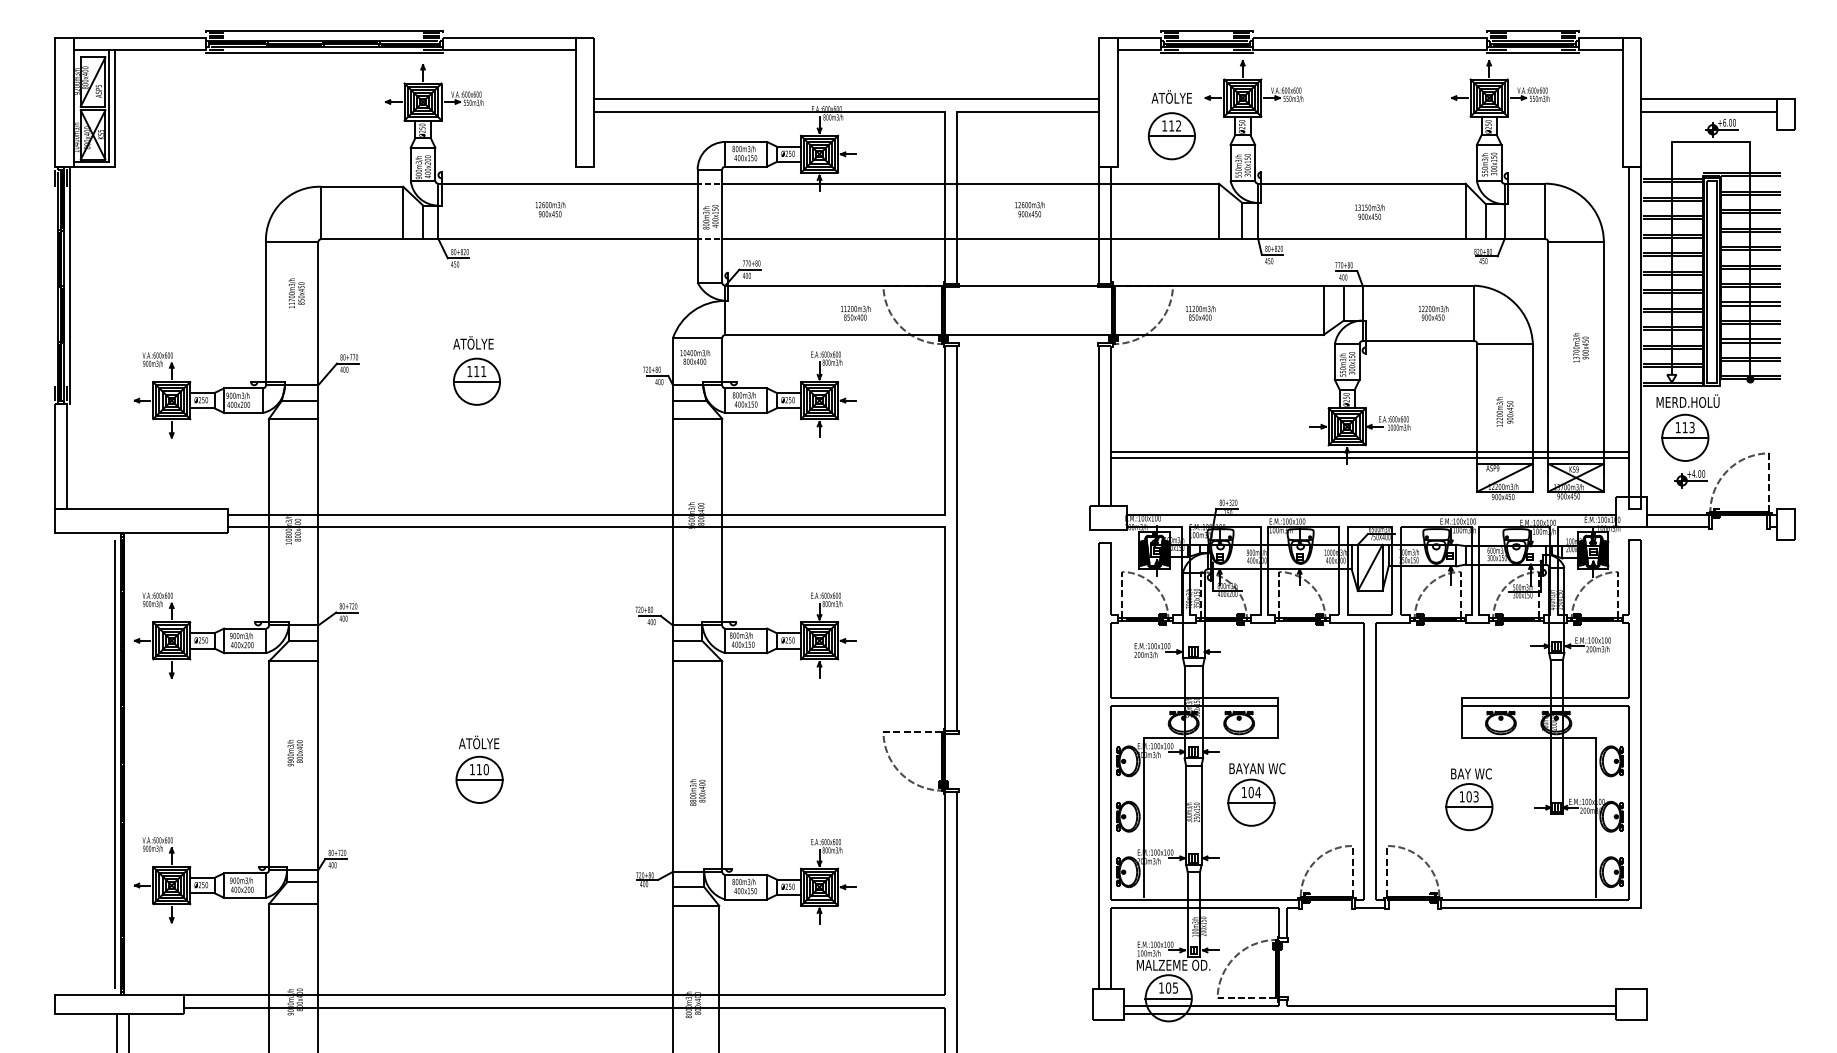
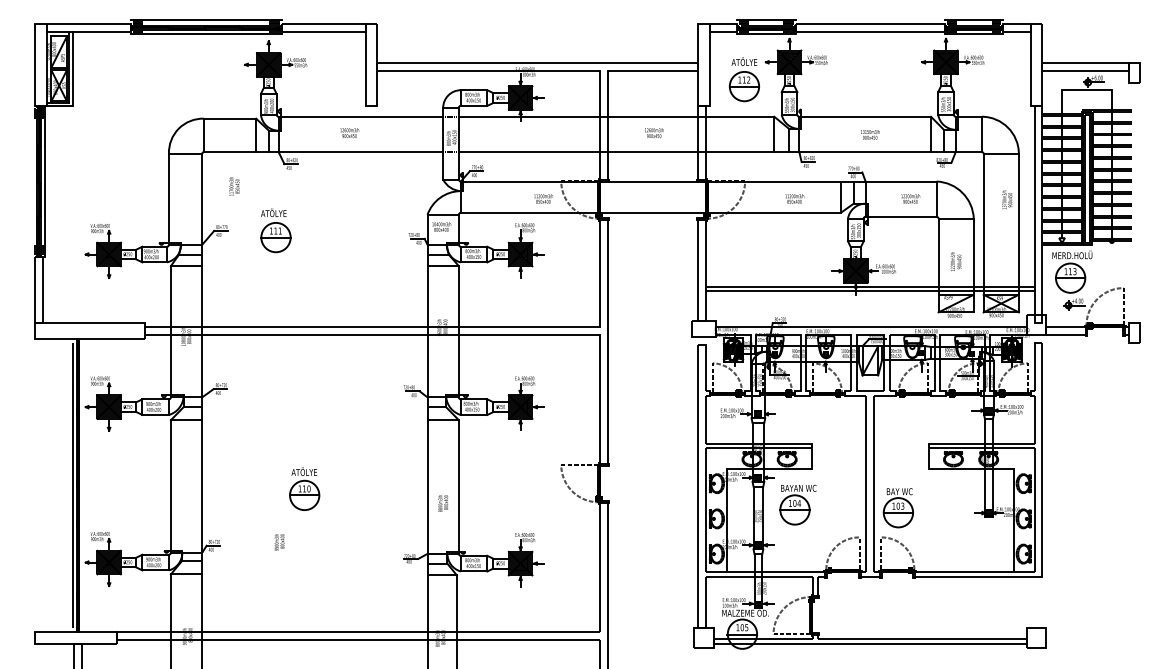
text: (296, 293) -> (234, 186), moved
text: (1200, 312) -> (794, 198), moved
text: (1581, 347) -> (1007, 199), moved
part: (476, 370) -> (275, 230), moved
text: (295, 753) -> (279, 542), moved
part: (1467, 800) -> (897, 508), moved

